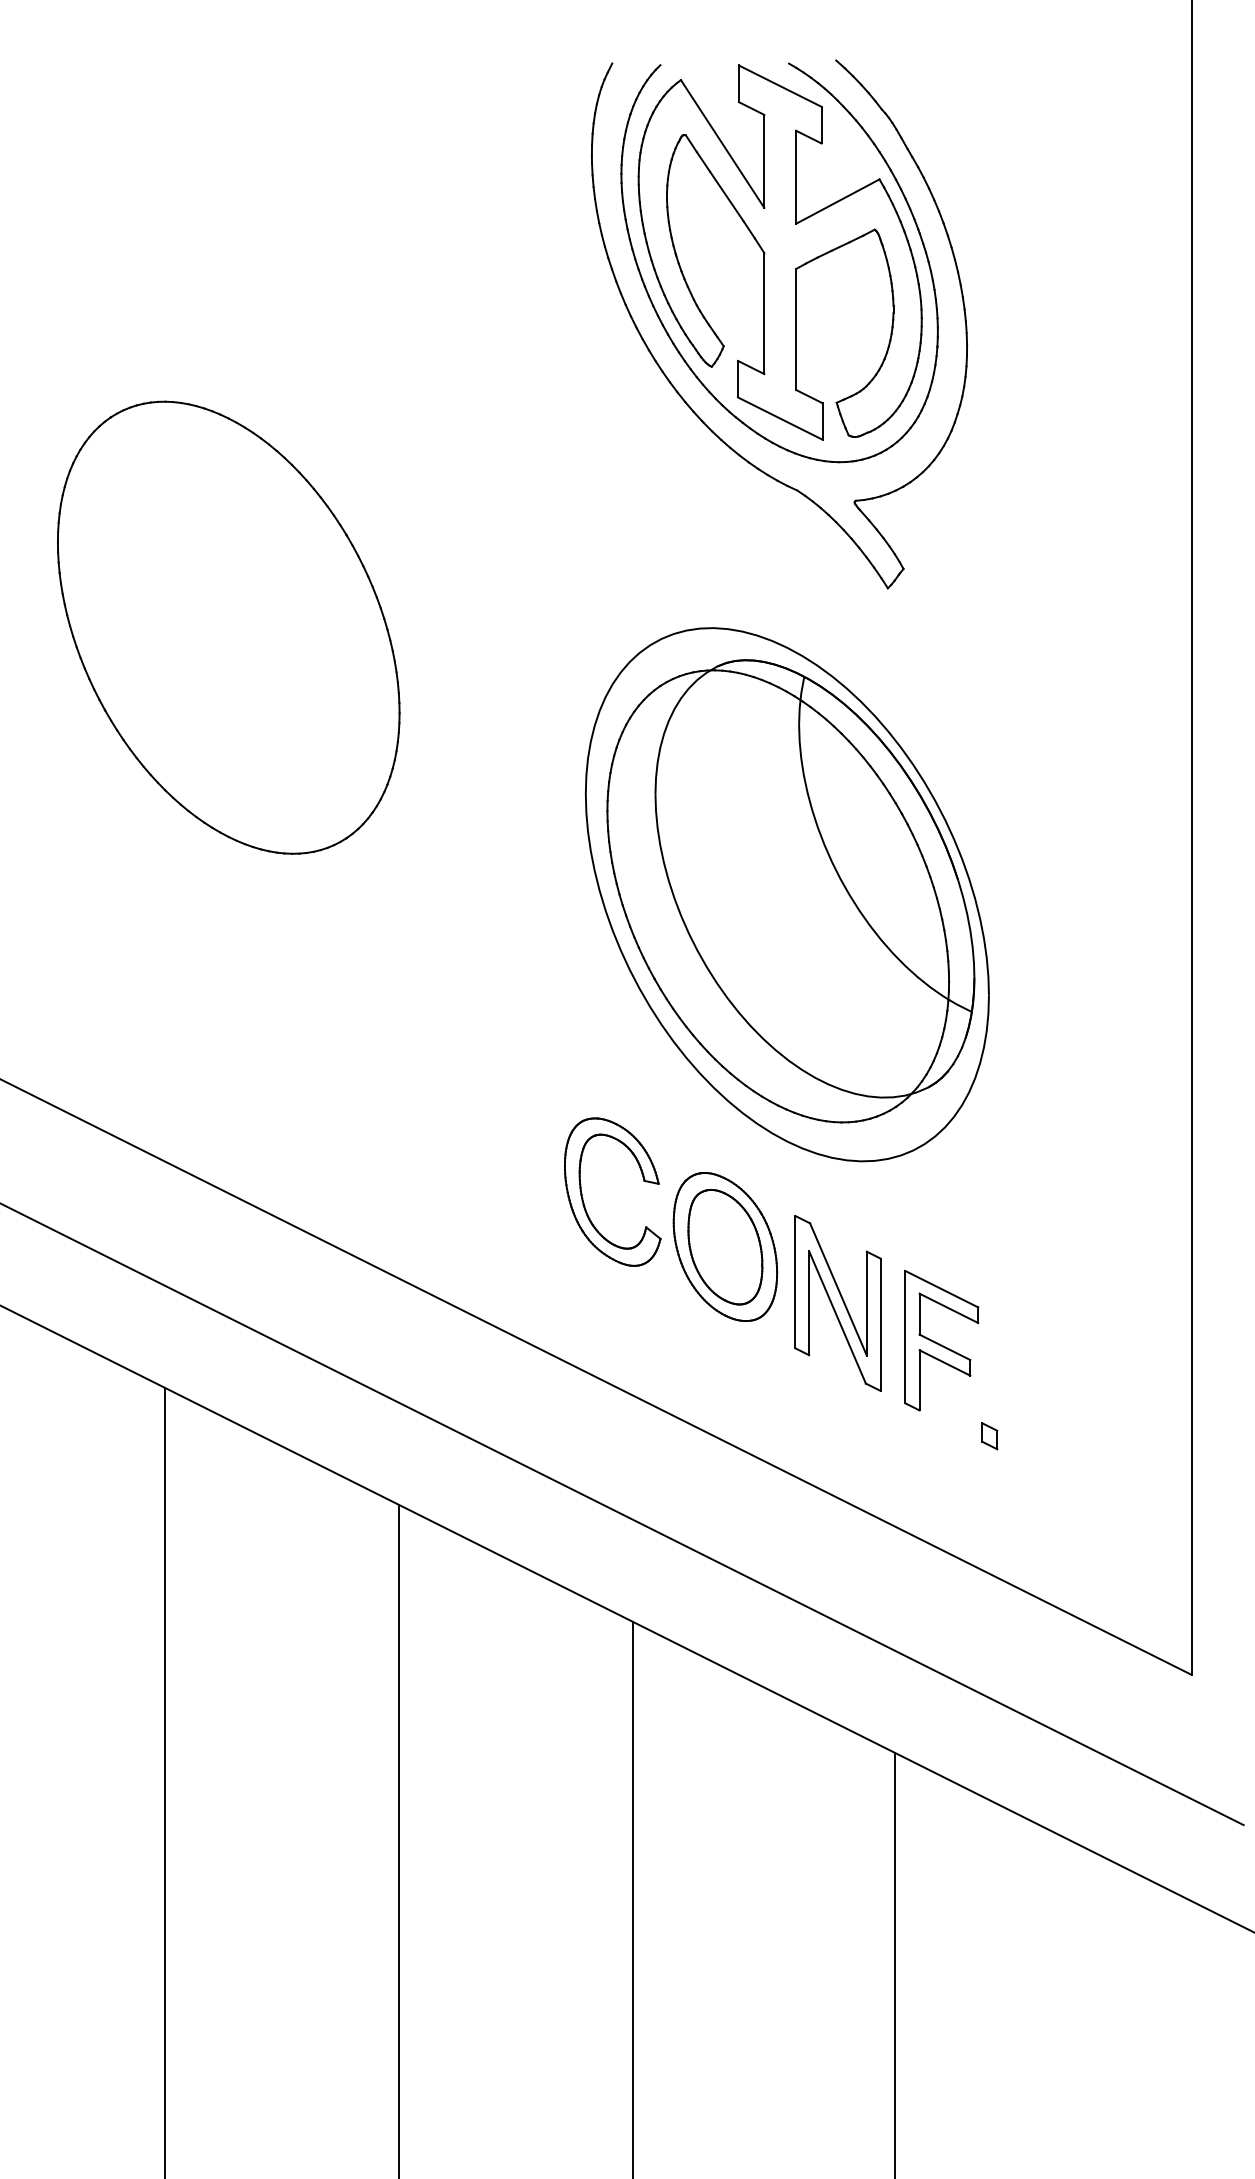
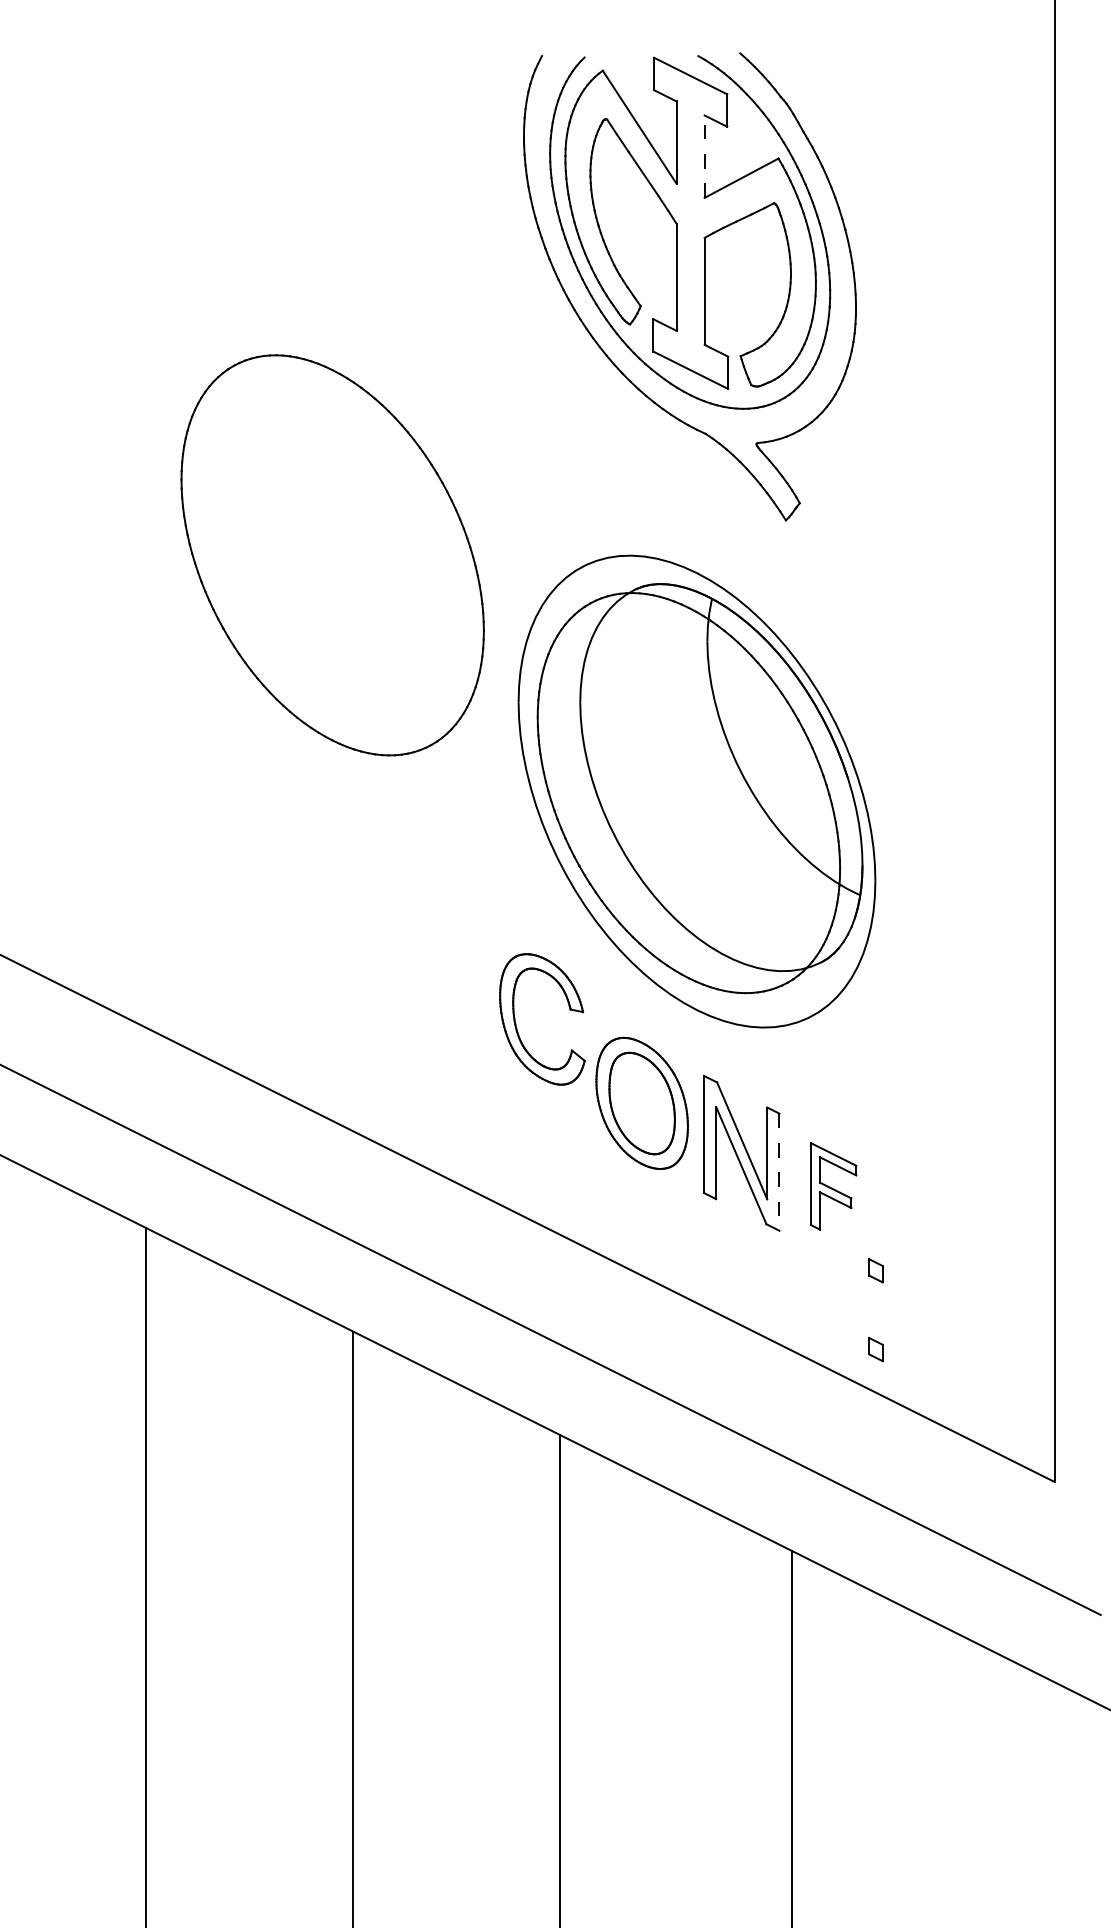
line: (796, 177) -> (705, 156), solid -> dashed
part: (228, 627) -> (332, 555), moved
part: (583, 1198) -> (516, 1025), moved
line: (880, 1325) -> (779, 1172), solid -> dashed
part: (941, 1340) -> (833, 1186), size x0.7
part: (989, 1525) -> (875, 1349), added

